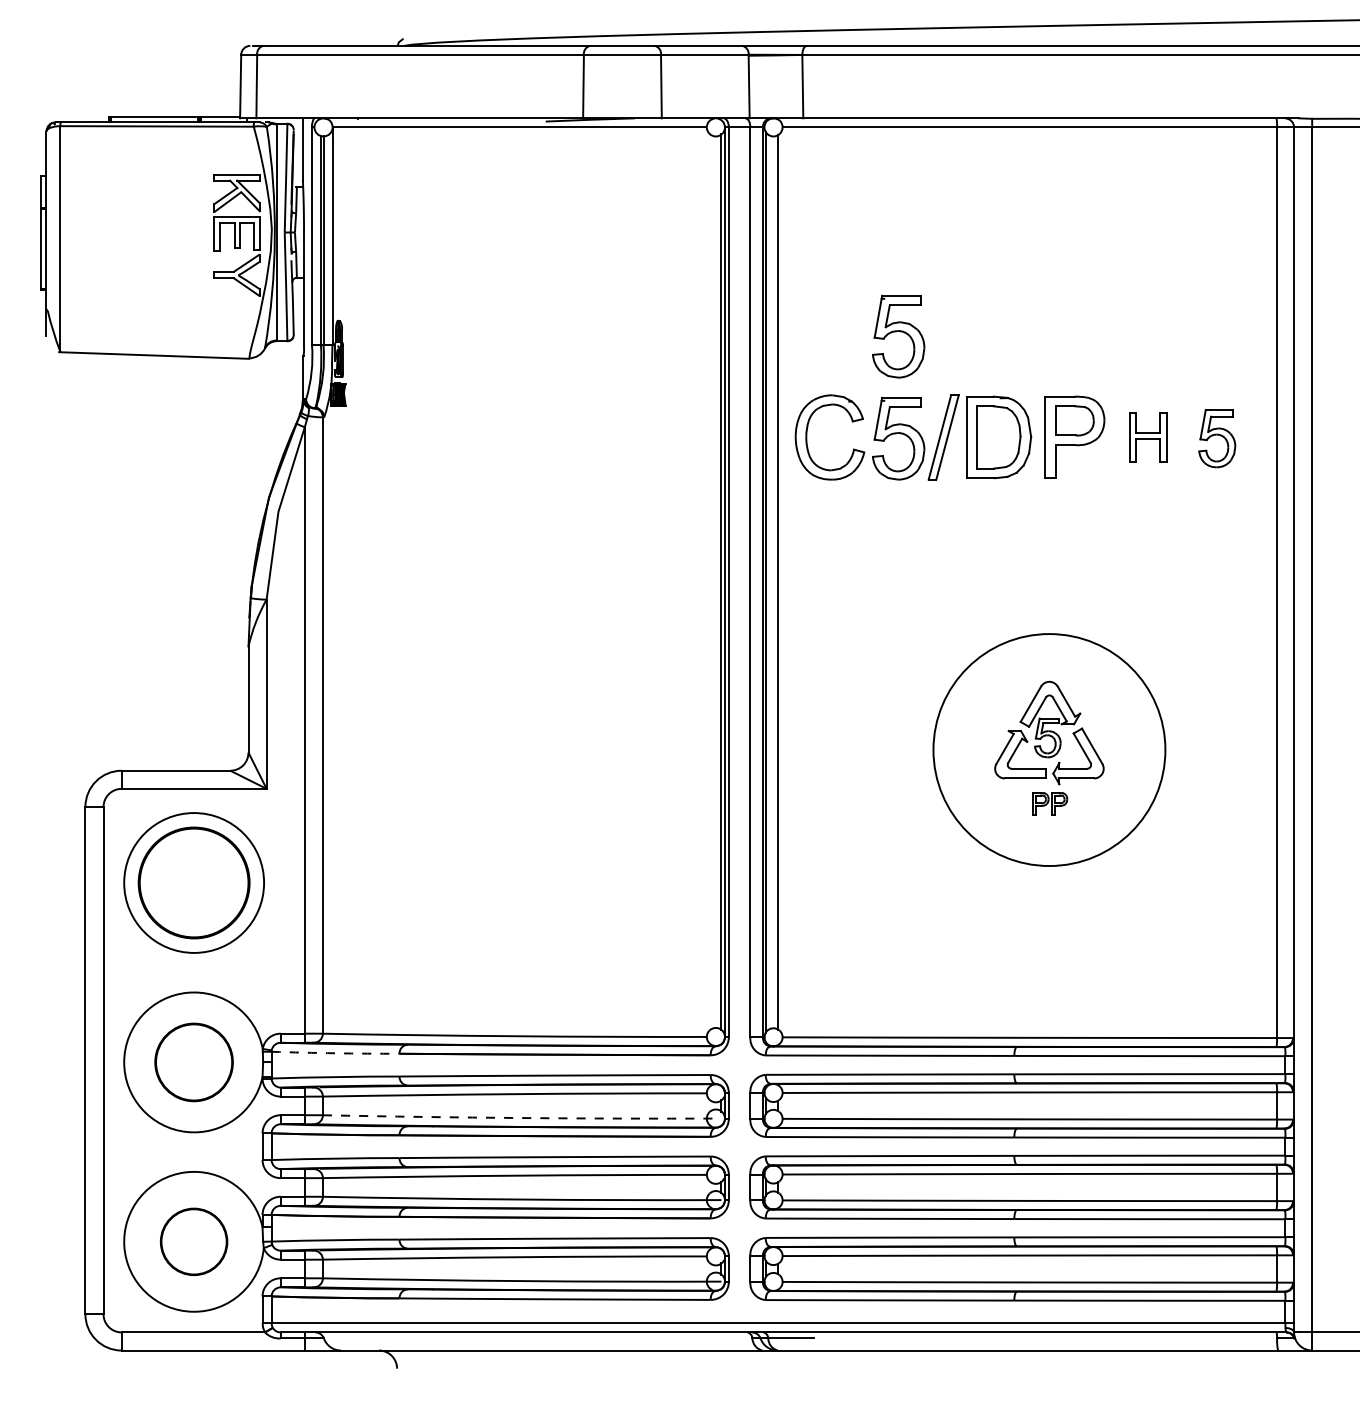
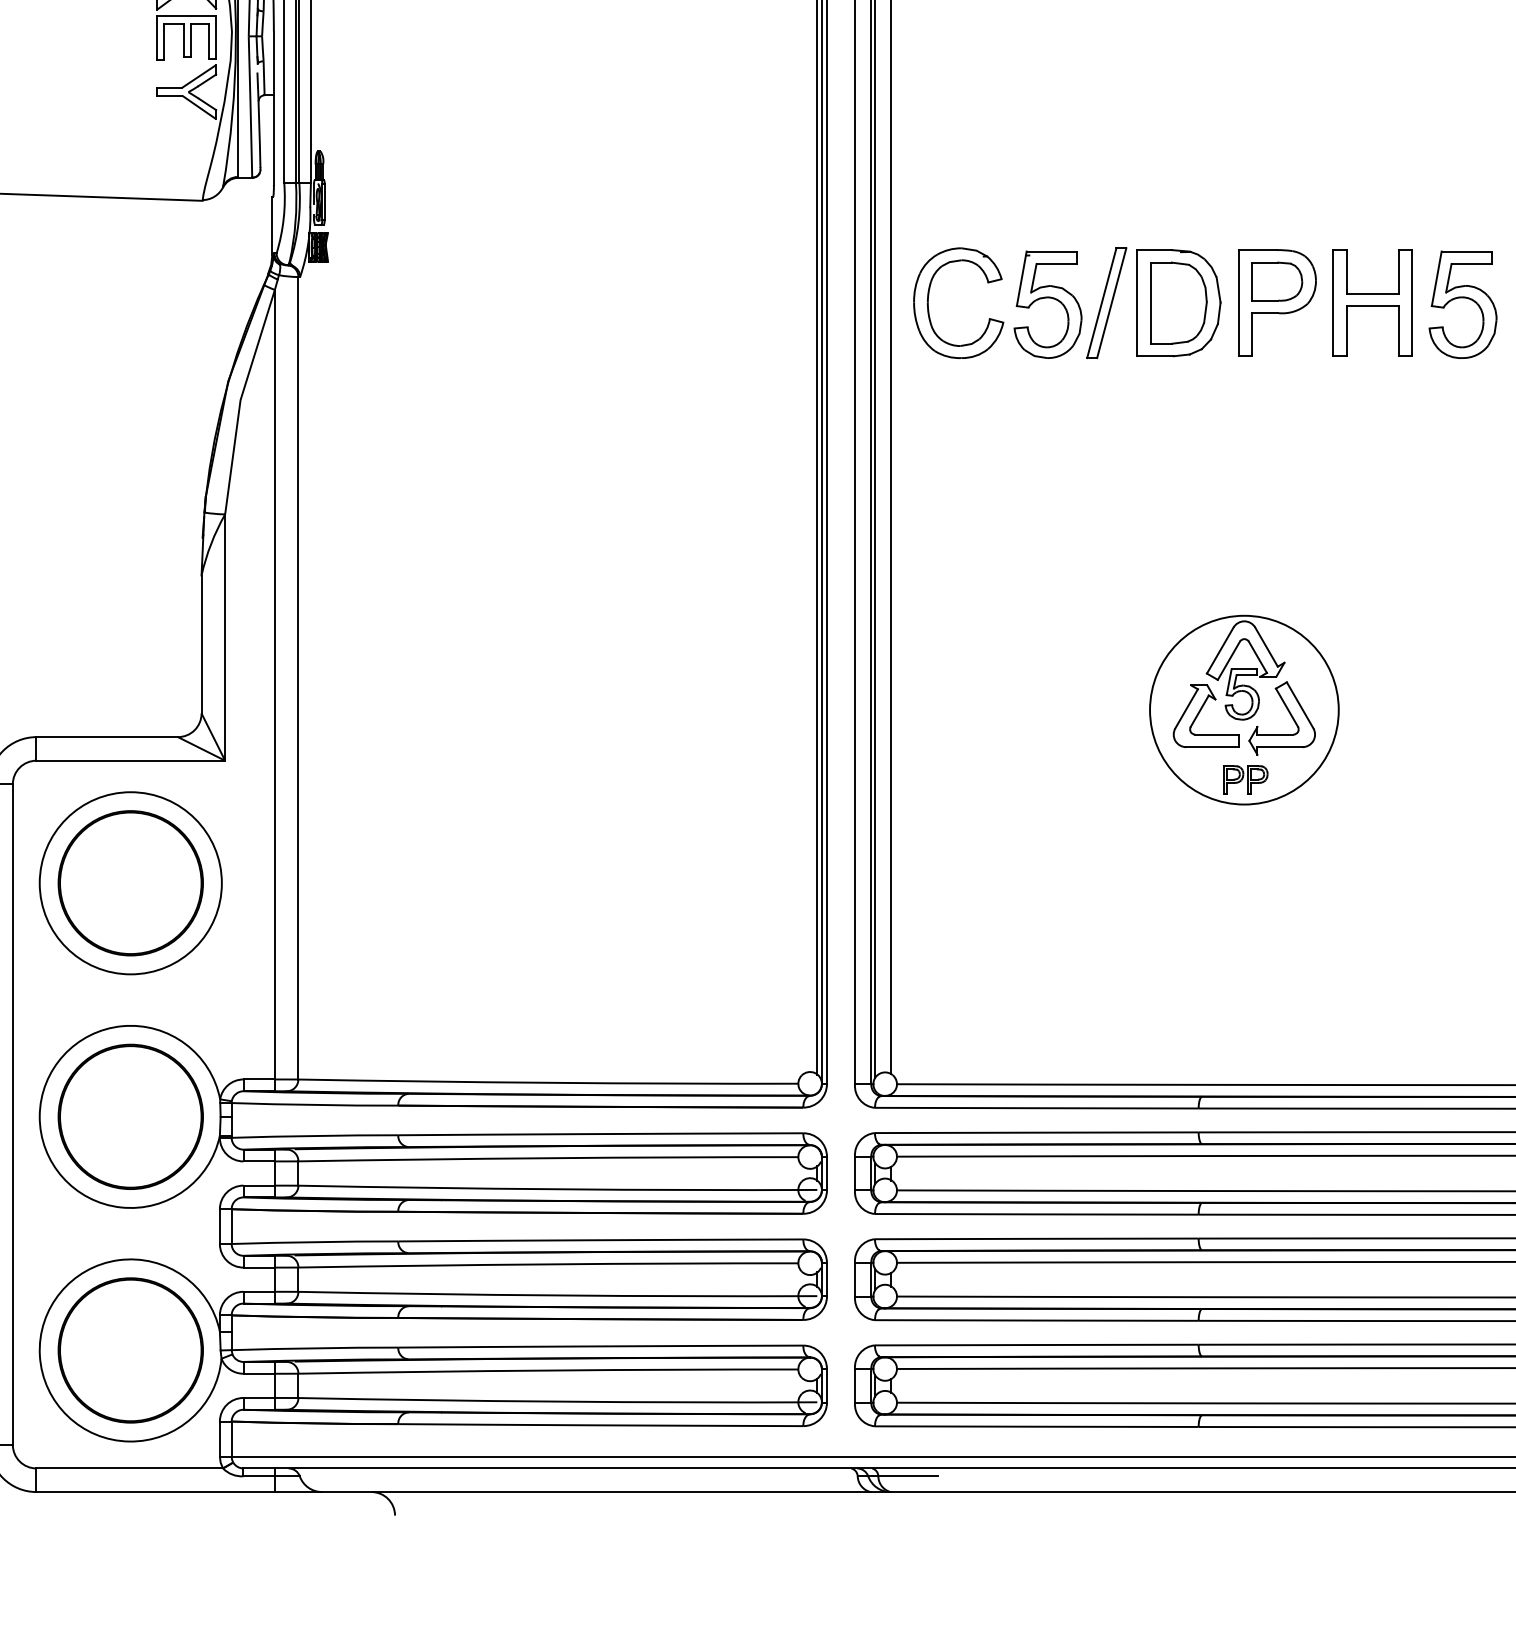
part: (898, 336) -> (1047, 171), removed
part: (1148, 437) -> (1373, 303), size x1.67
part: (1216, 438) -> (1461, 304), size x1.43
circle: (1048, 749) -> (1243, 709), size x0.62
arc: (335, 1053) -> (314, 1105), dashed -> solid
part: (193, 1062) -> (129, 1116), size x1.43
arc: (522, 1118) -> (558, 1189), dashed -> solid
part: (193, 1241) -> (129, 1350), size x1.67

